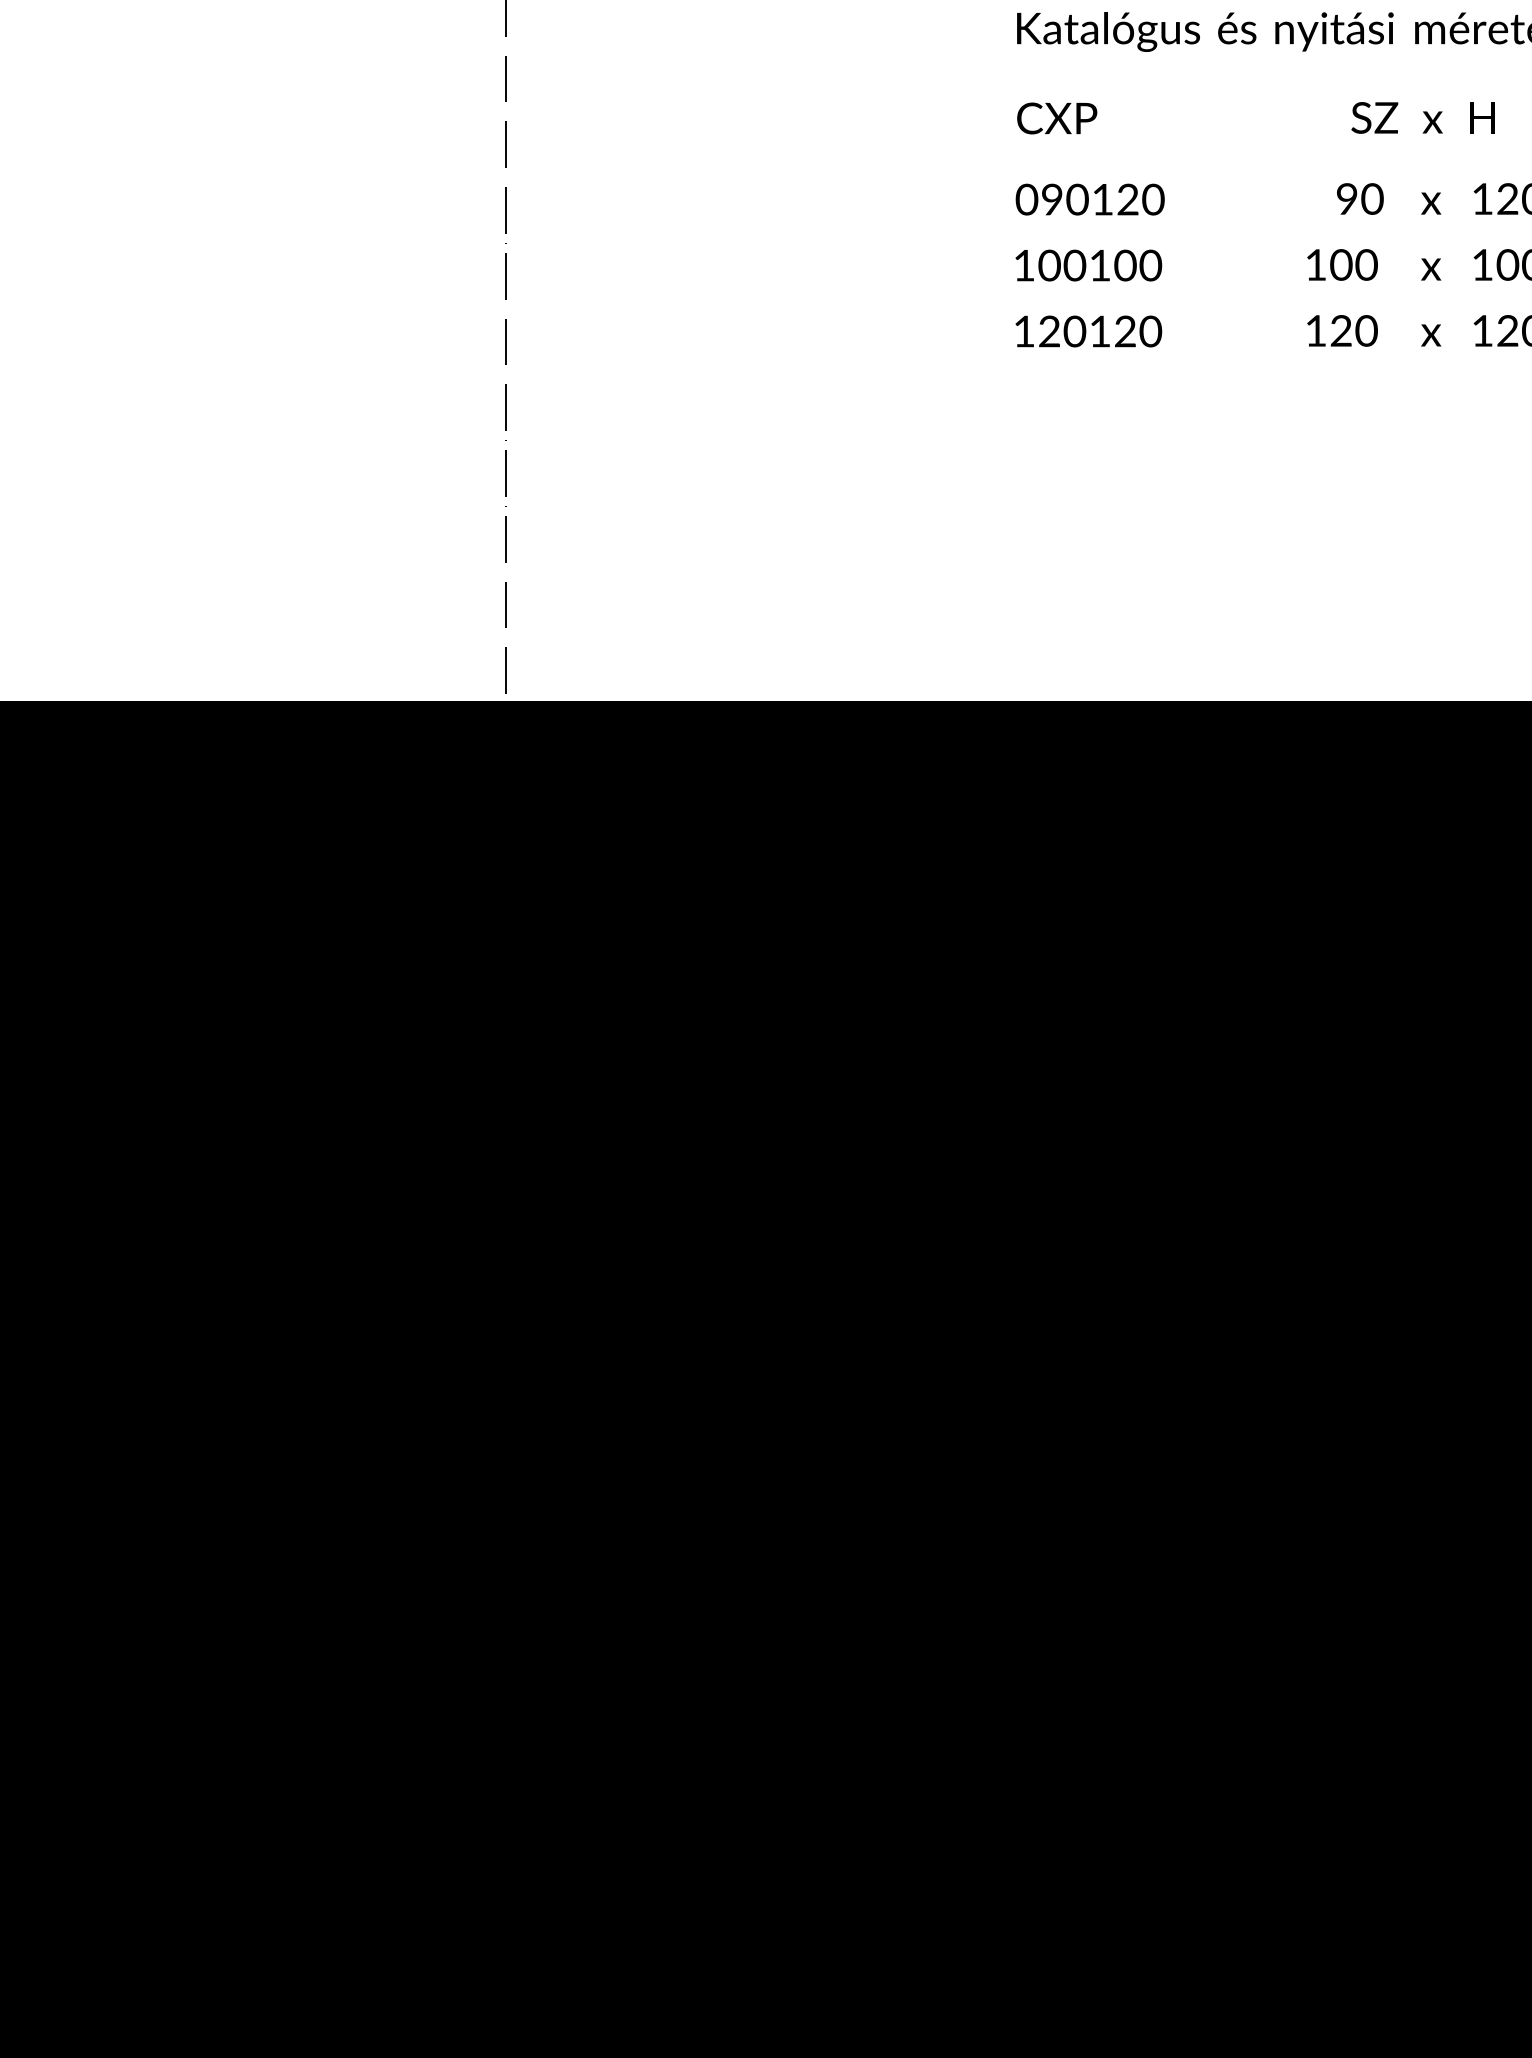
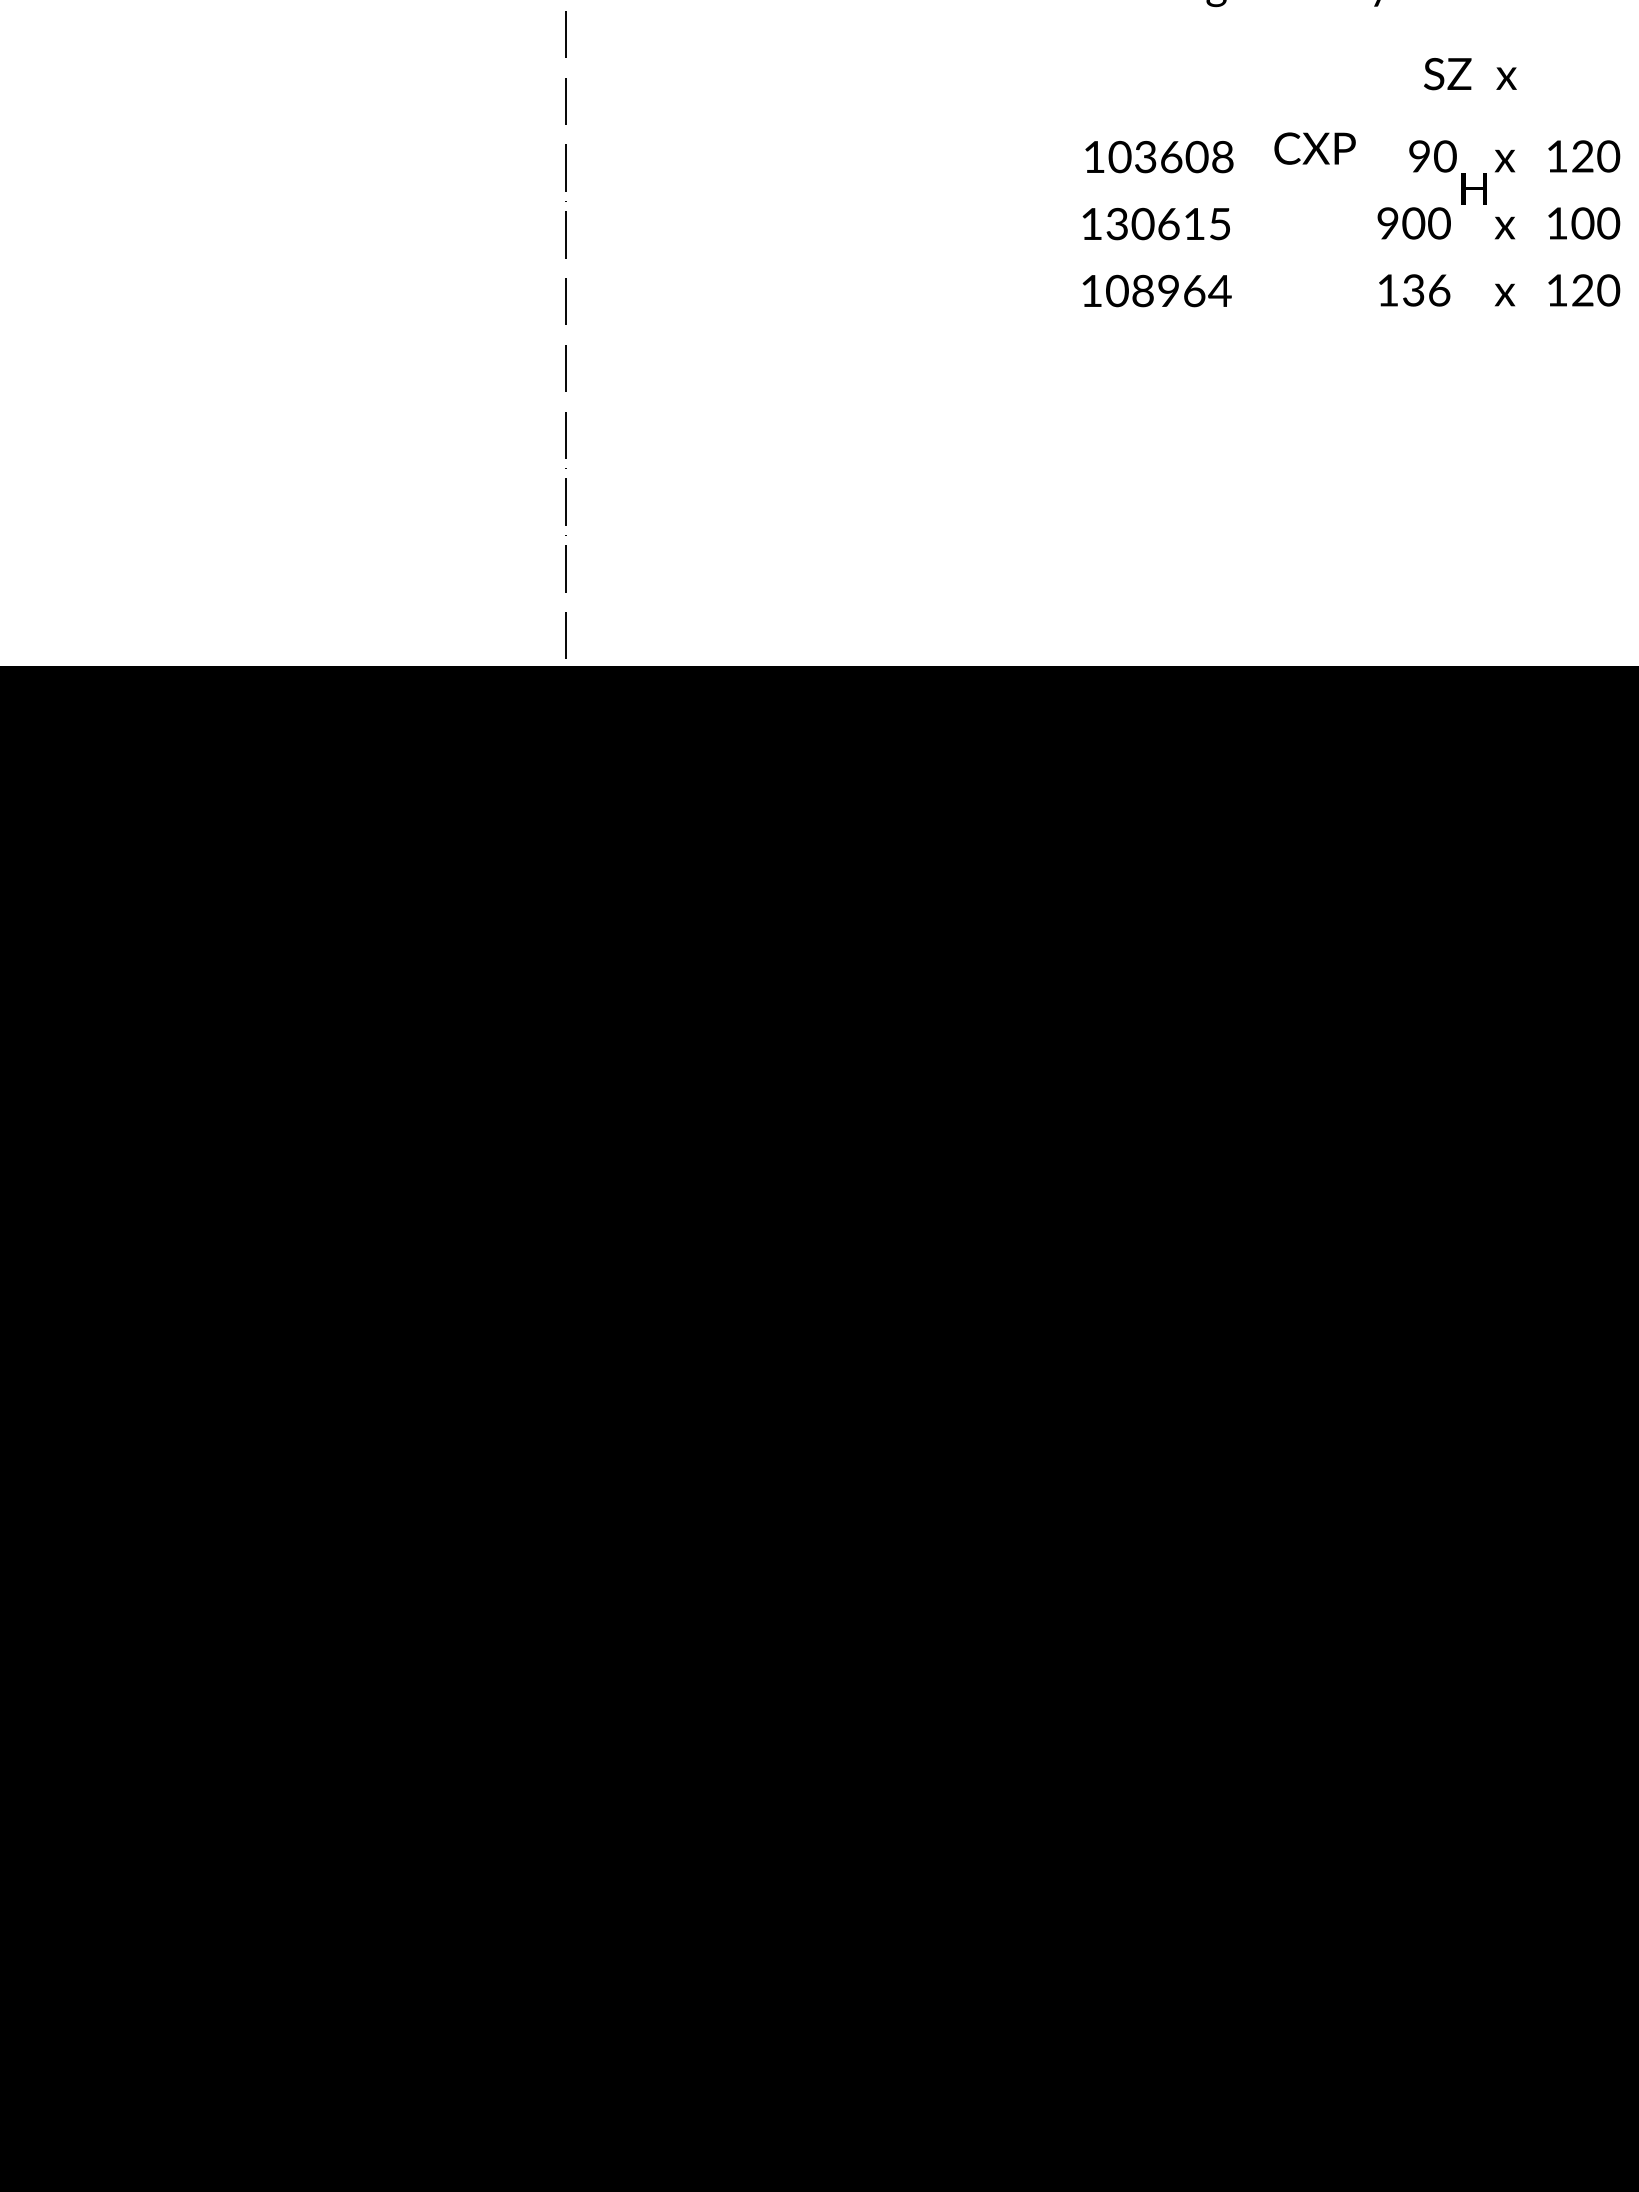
text: (1481, 117) -> (1473, 188), moved
text: (1056, 118) -> (1314, 148), moved
text: (1090, 199) -> (1158, 156), 090120 -> 103608
text: (1099, 265) -> (1168, 223), 100100 -> 130615
text: (1315, 265) -> (1387, 223), 100 -> 900
text: (1099, 330) -> (1168, 290), 120120 -> 108964
text: (1353, 330) -> (1426, 290), 120 -> 136

